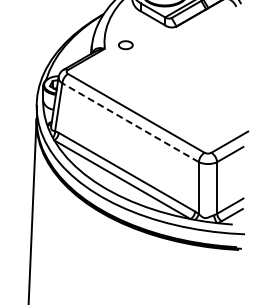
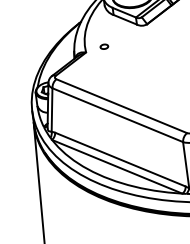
part: (125, 44) -> (103, 46), size x0.62
line: (130, 122) -> (117, 114), dashed -> solid

